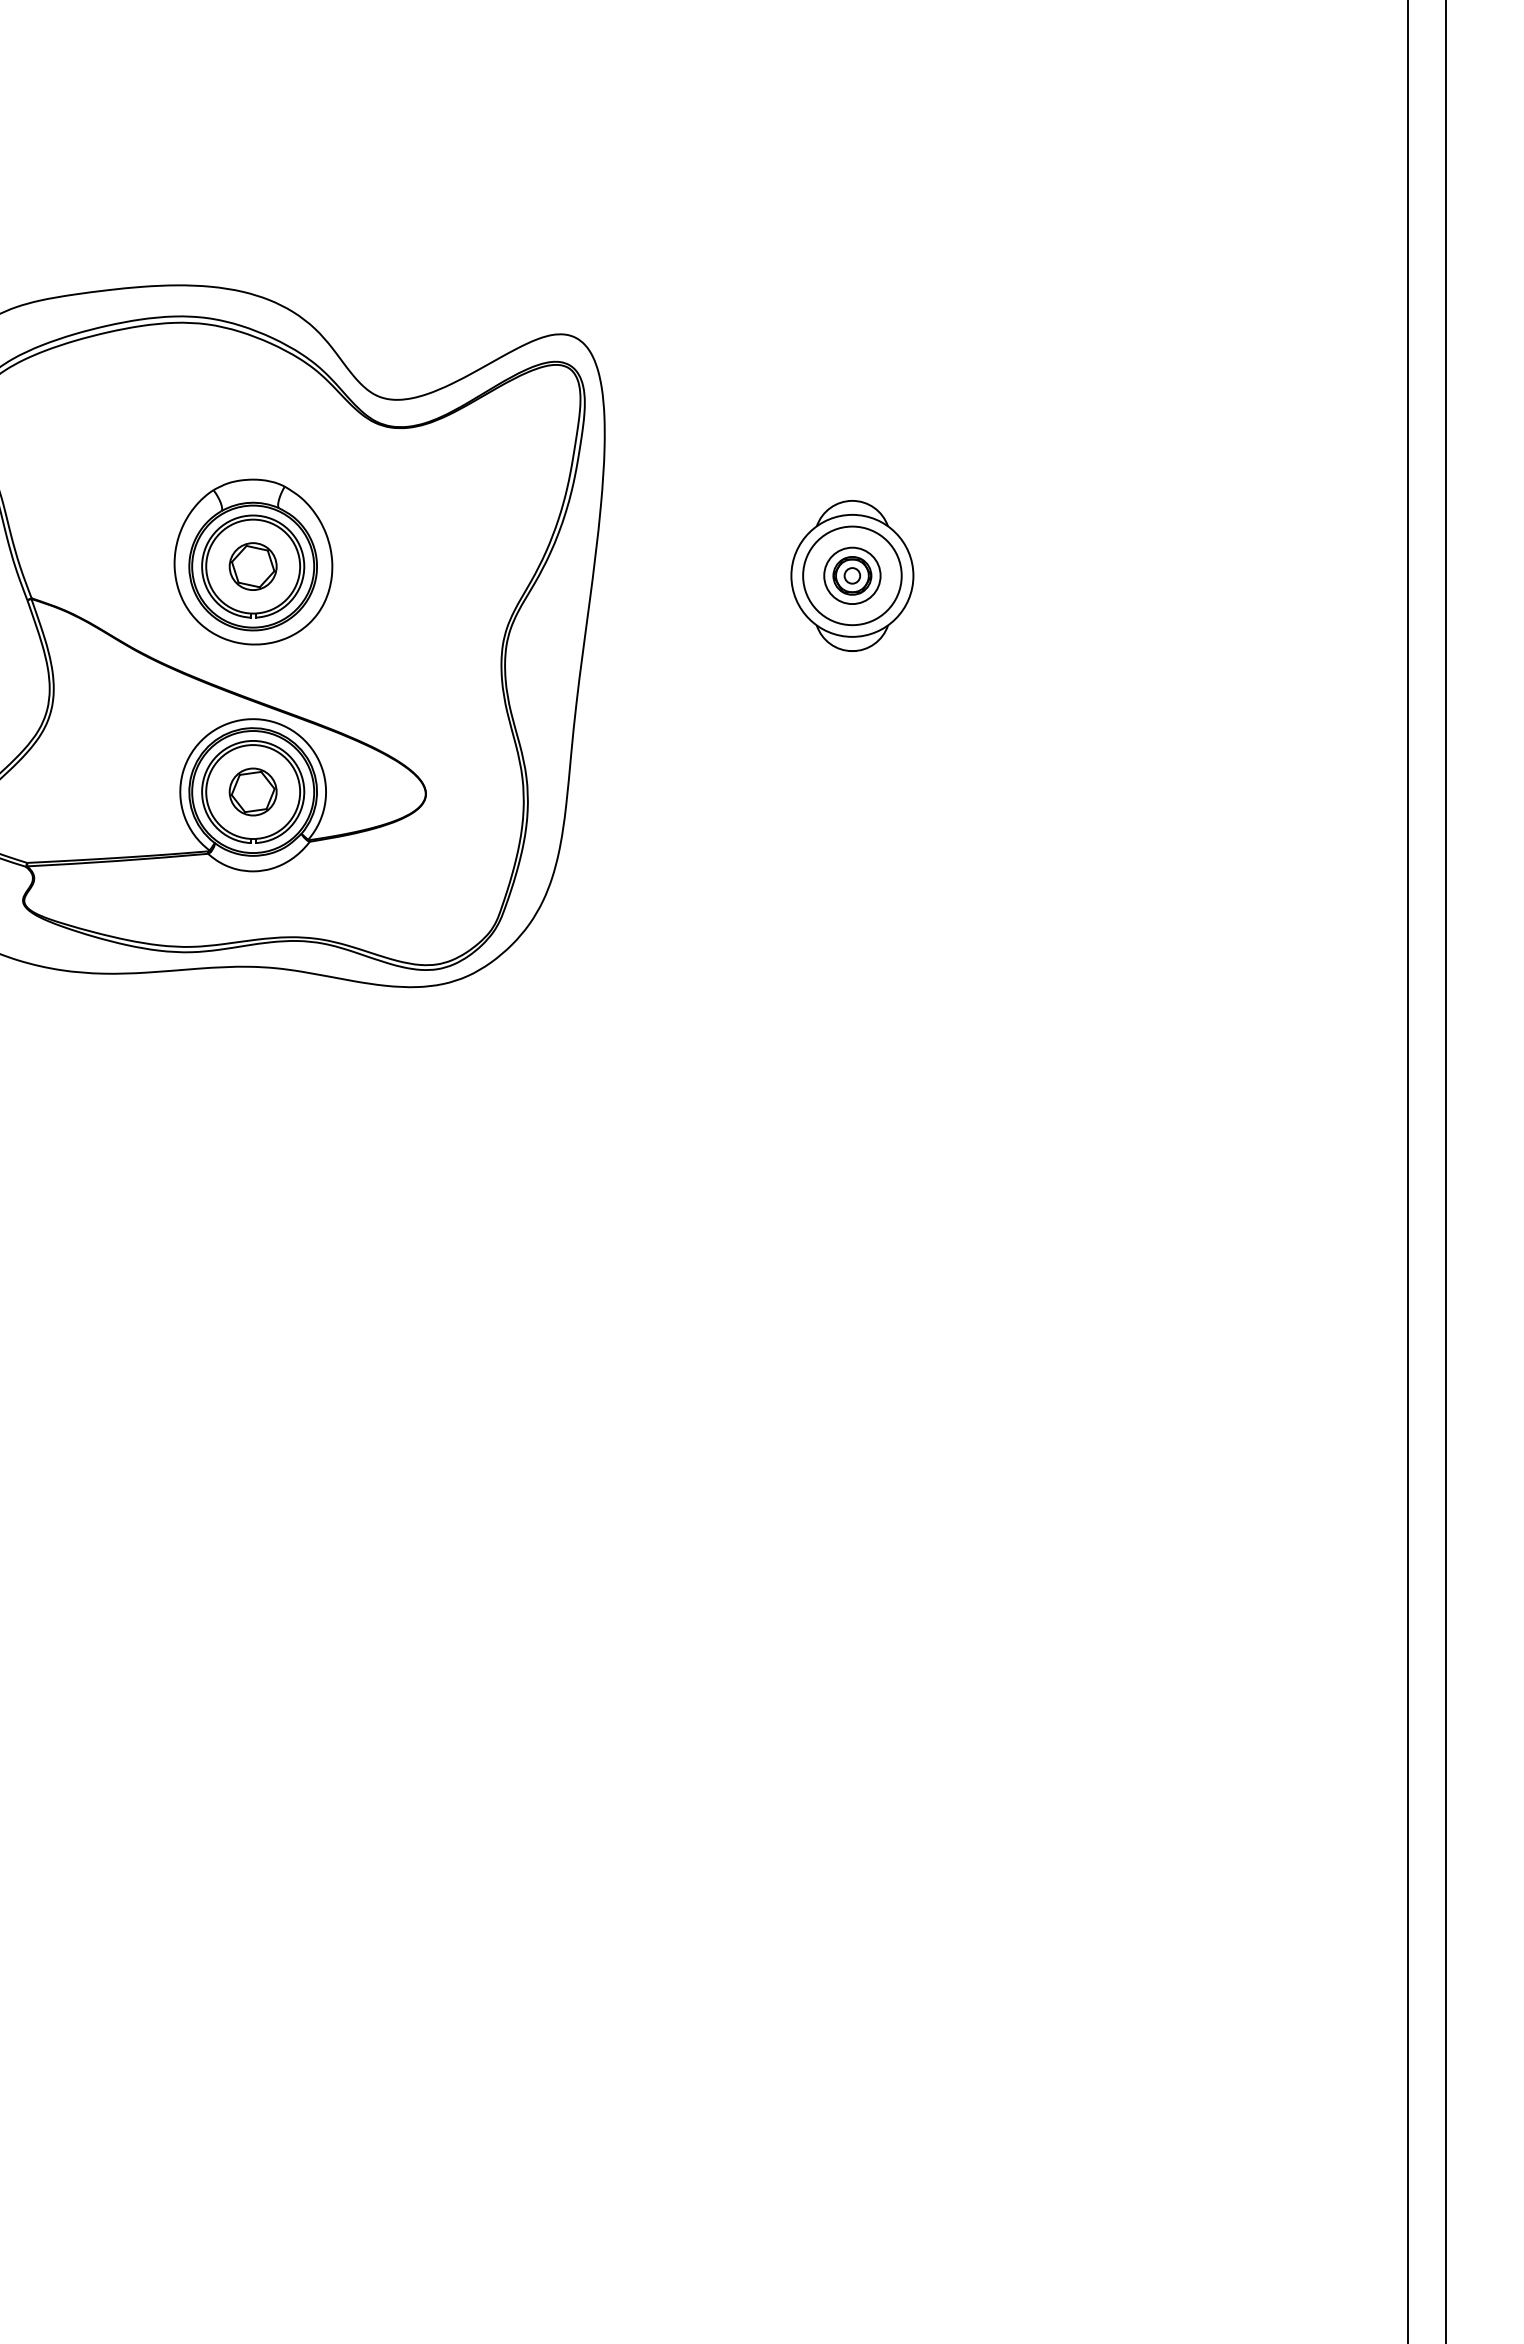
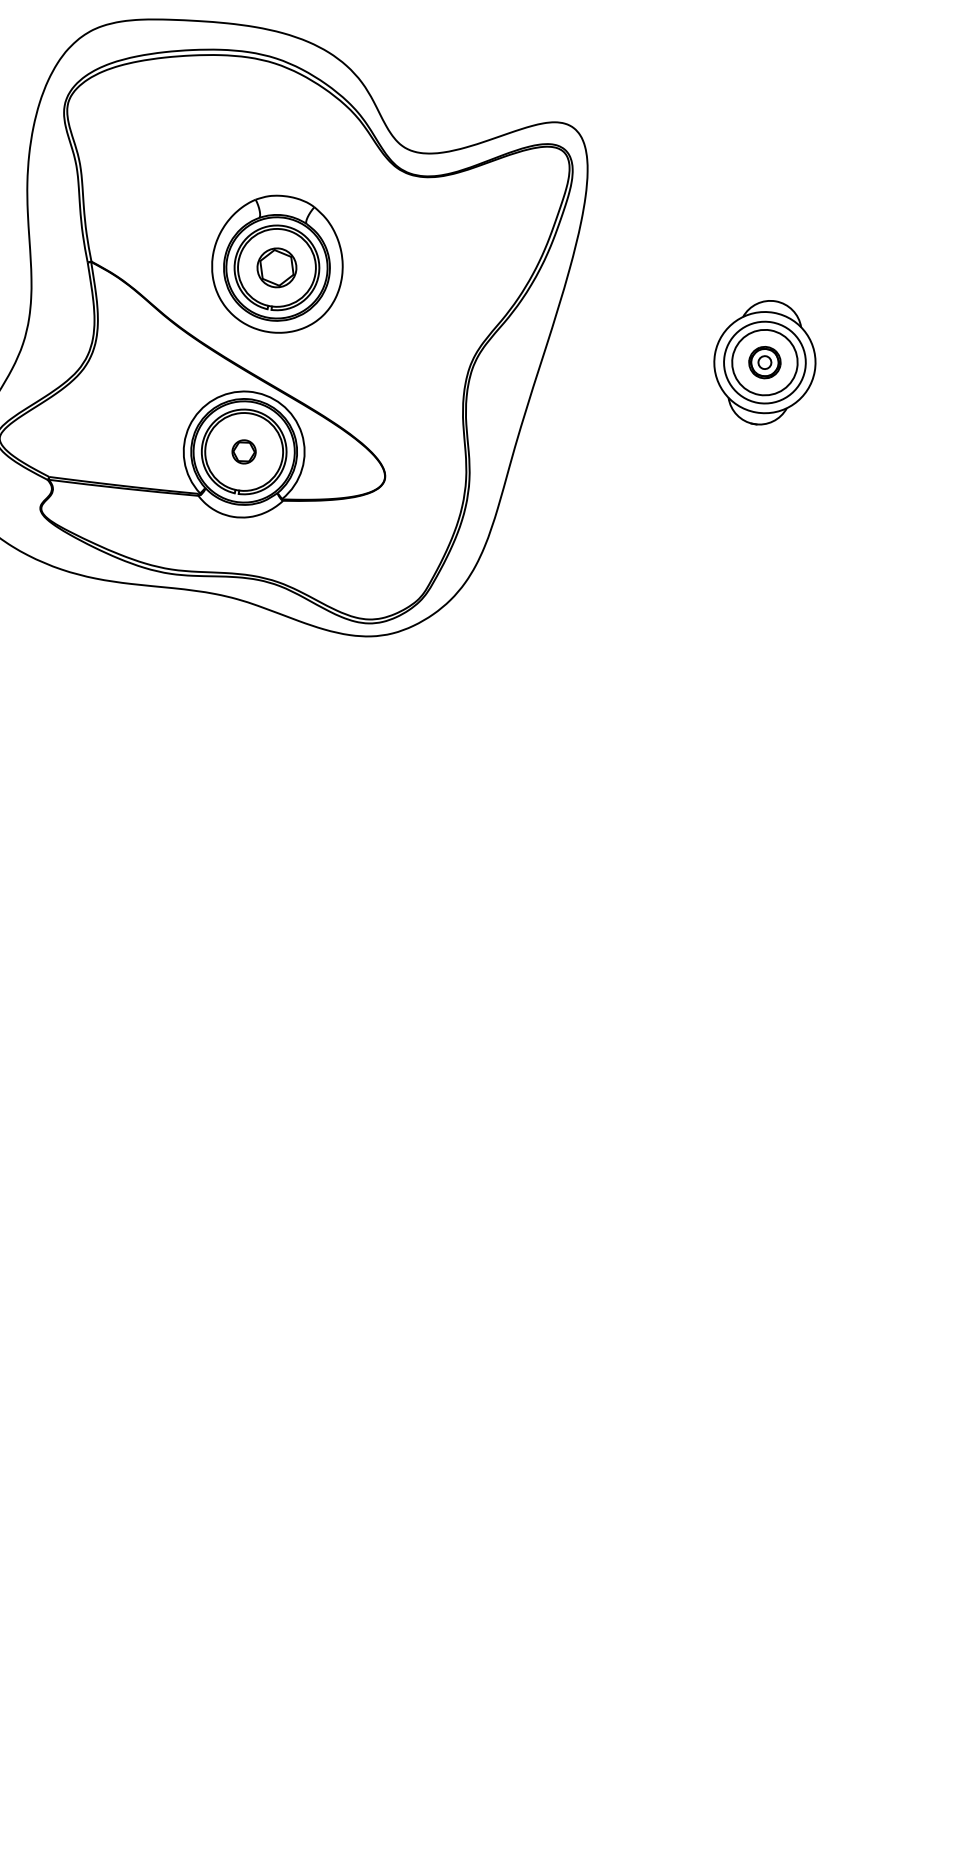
circle: (852, 575) -> (765, 362), size x1.4
part: (252, 791) -> (243, 451), size x0.6

